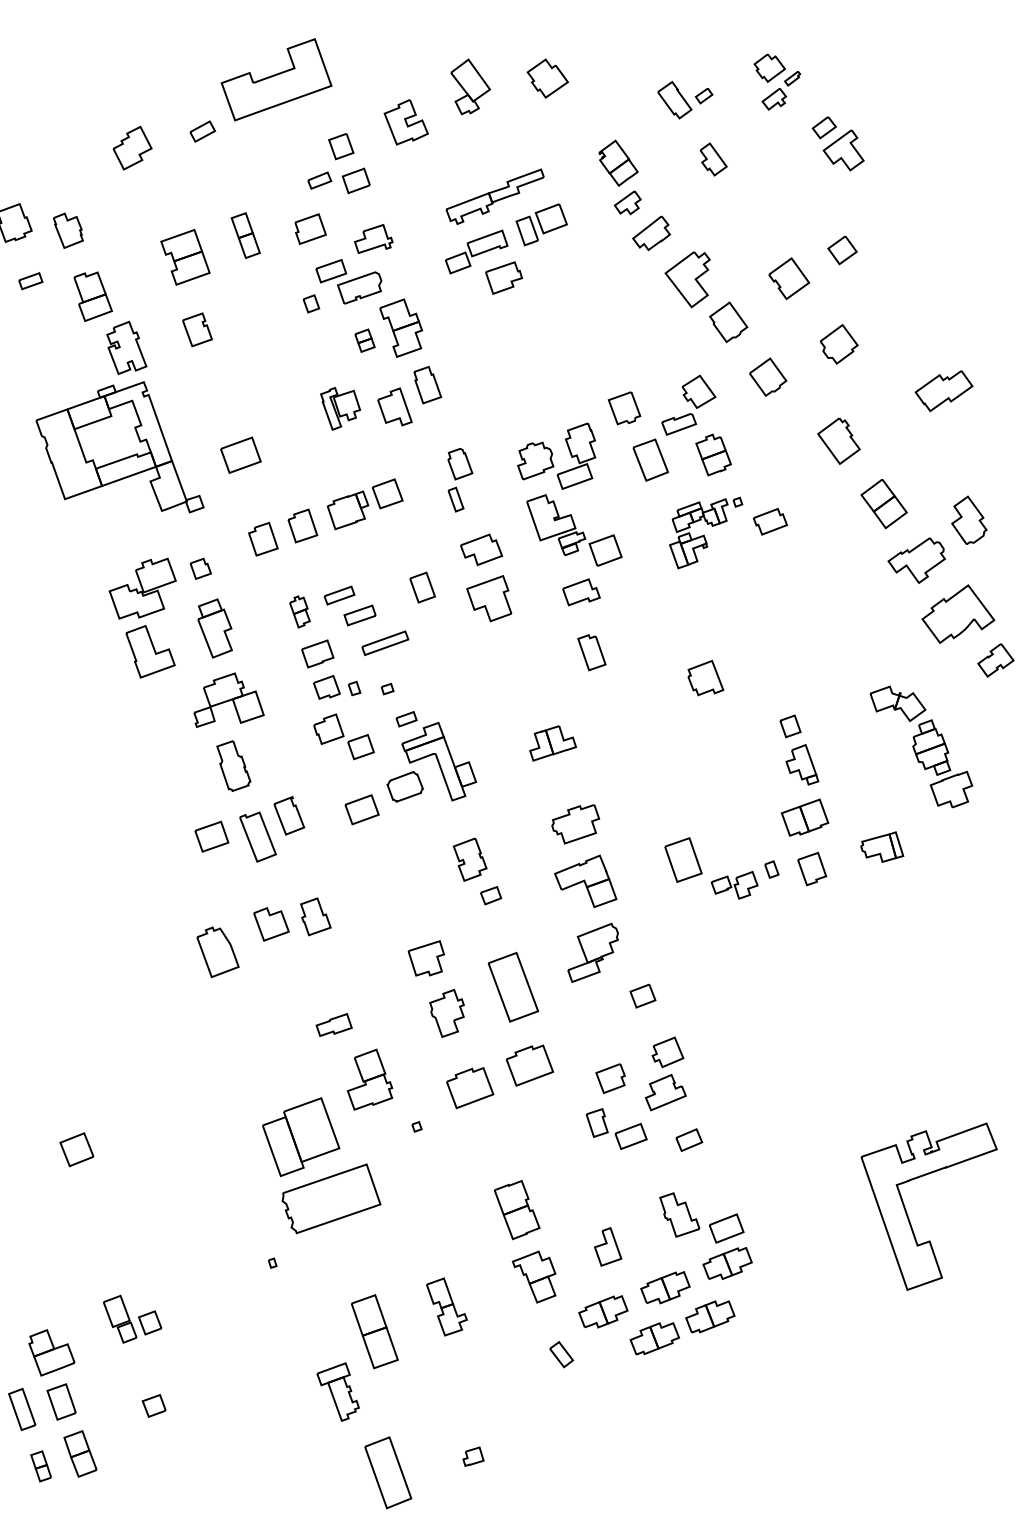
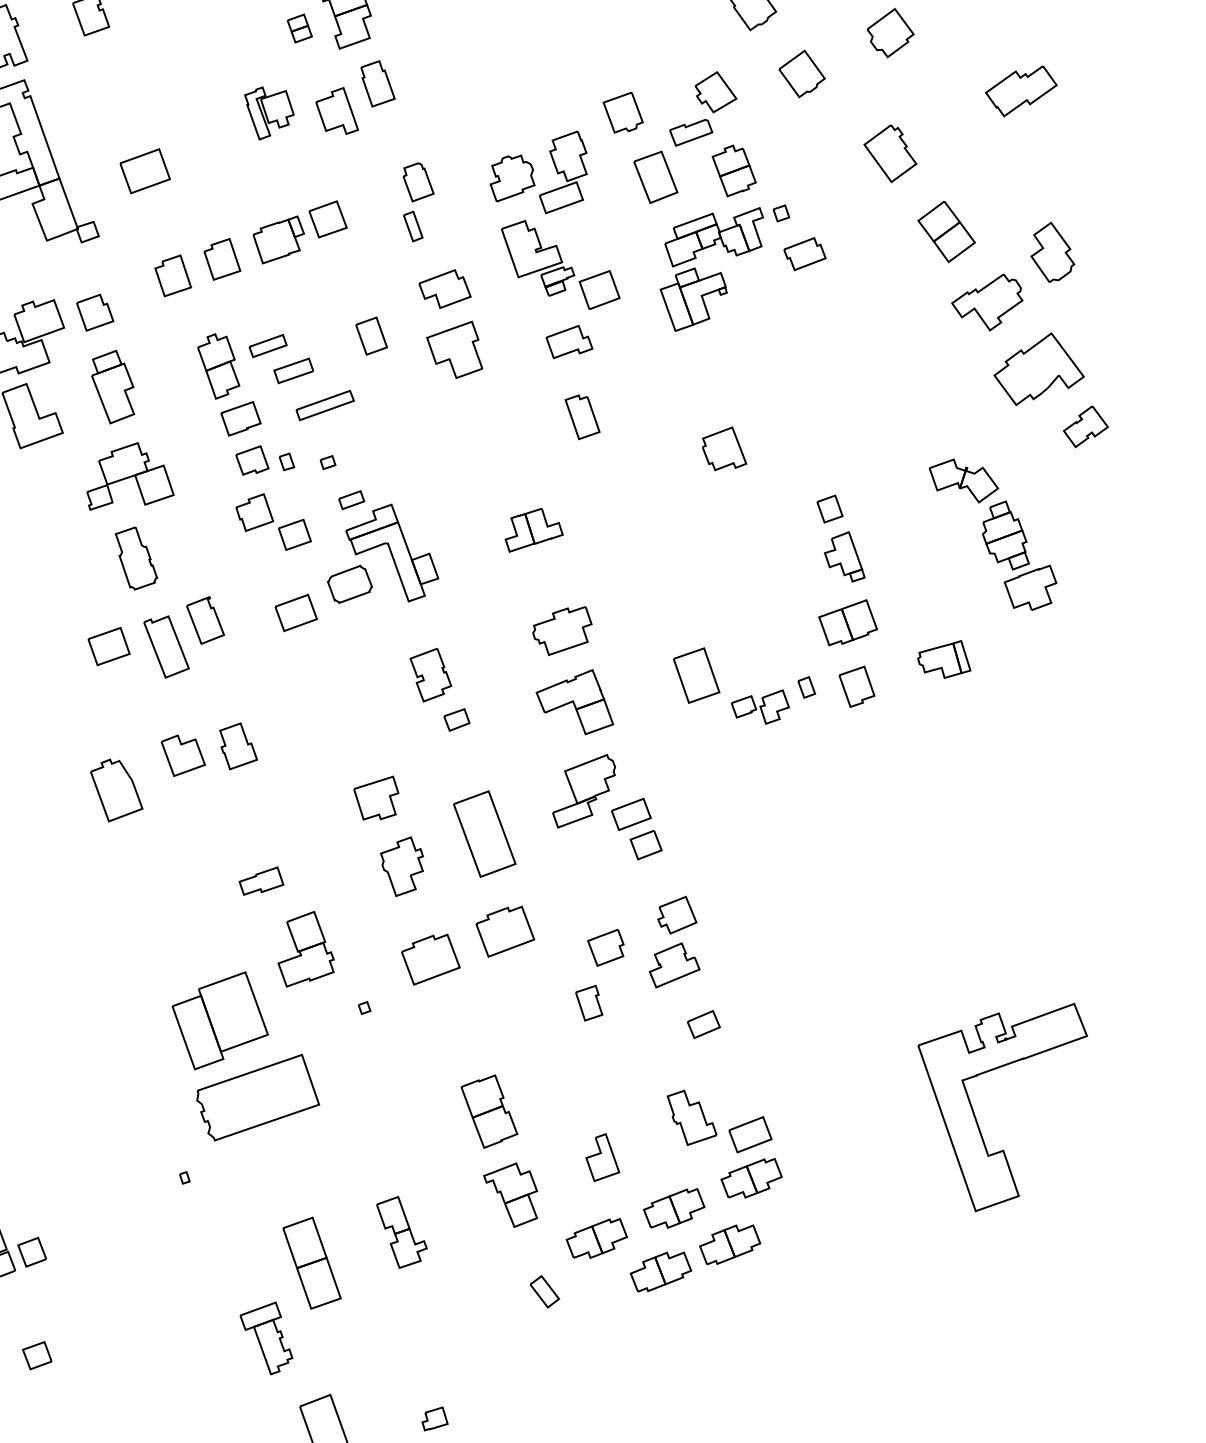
part: (705, 532) -> (724, 267), size x1.43
part: (200, 568) -> (94, 312), size x1.43
part: (299, 611) -> (218, 365), size x1.67
part: (630, 1136) -> (630, 814), moved

